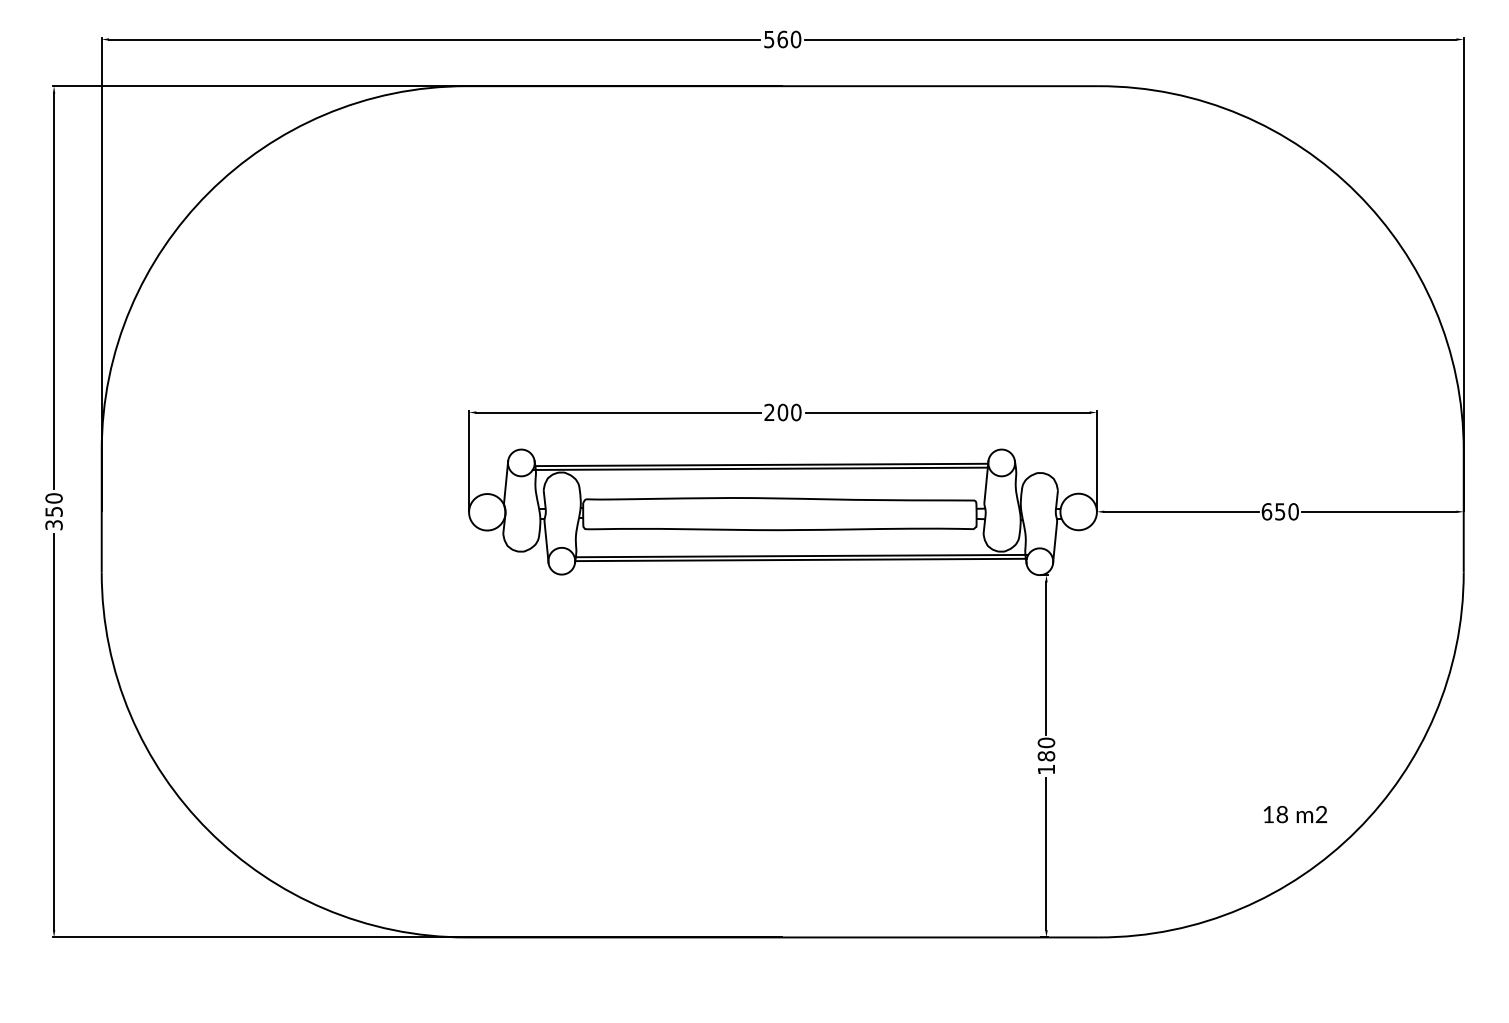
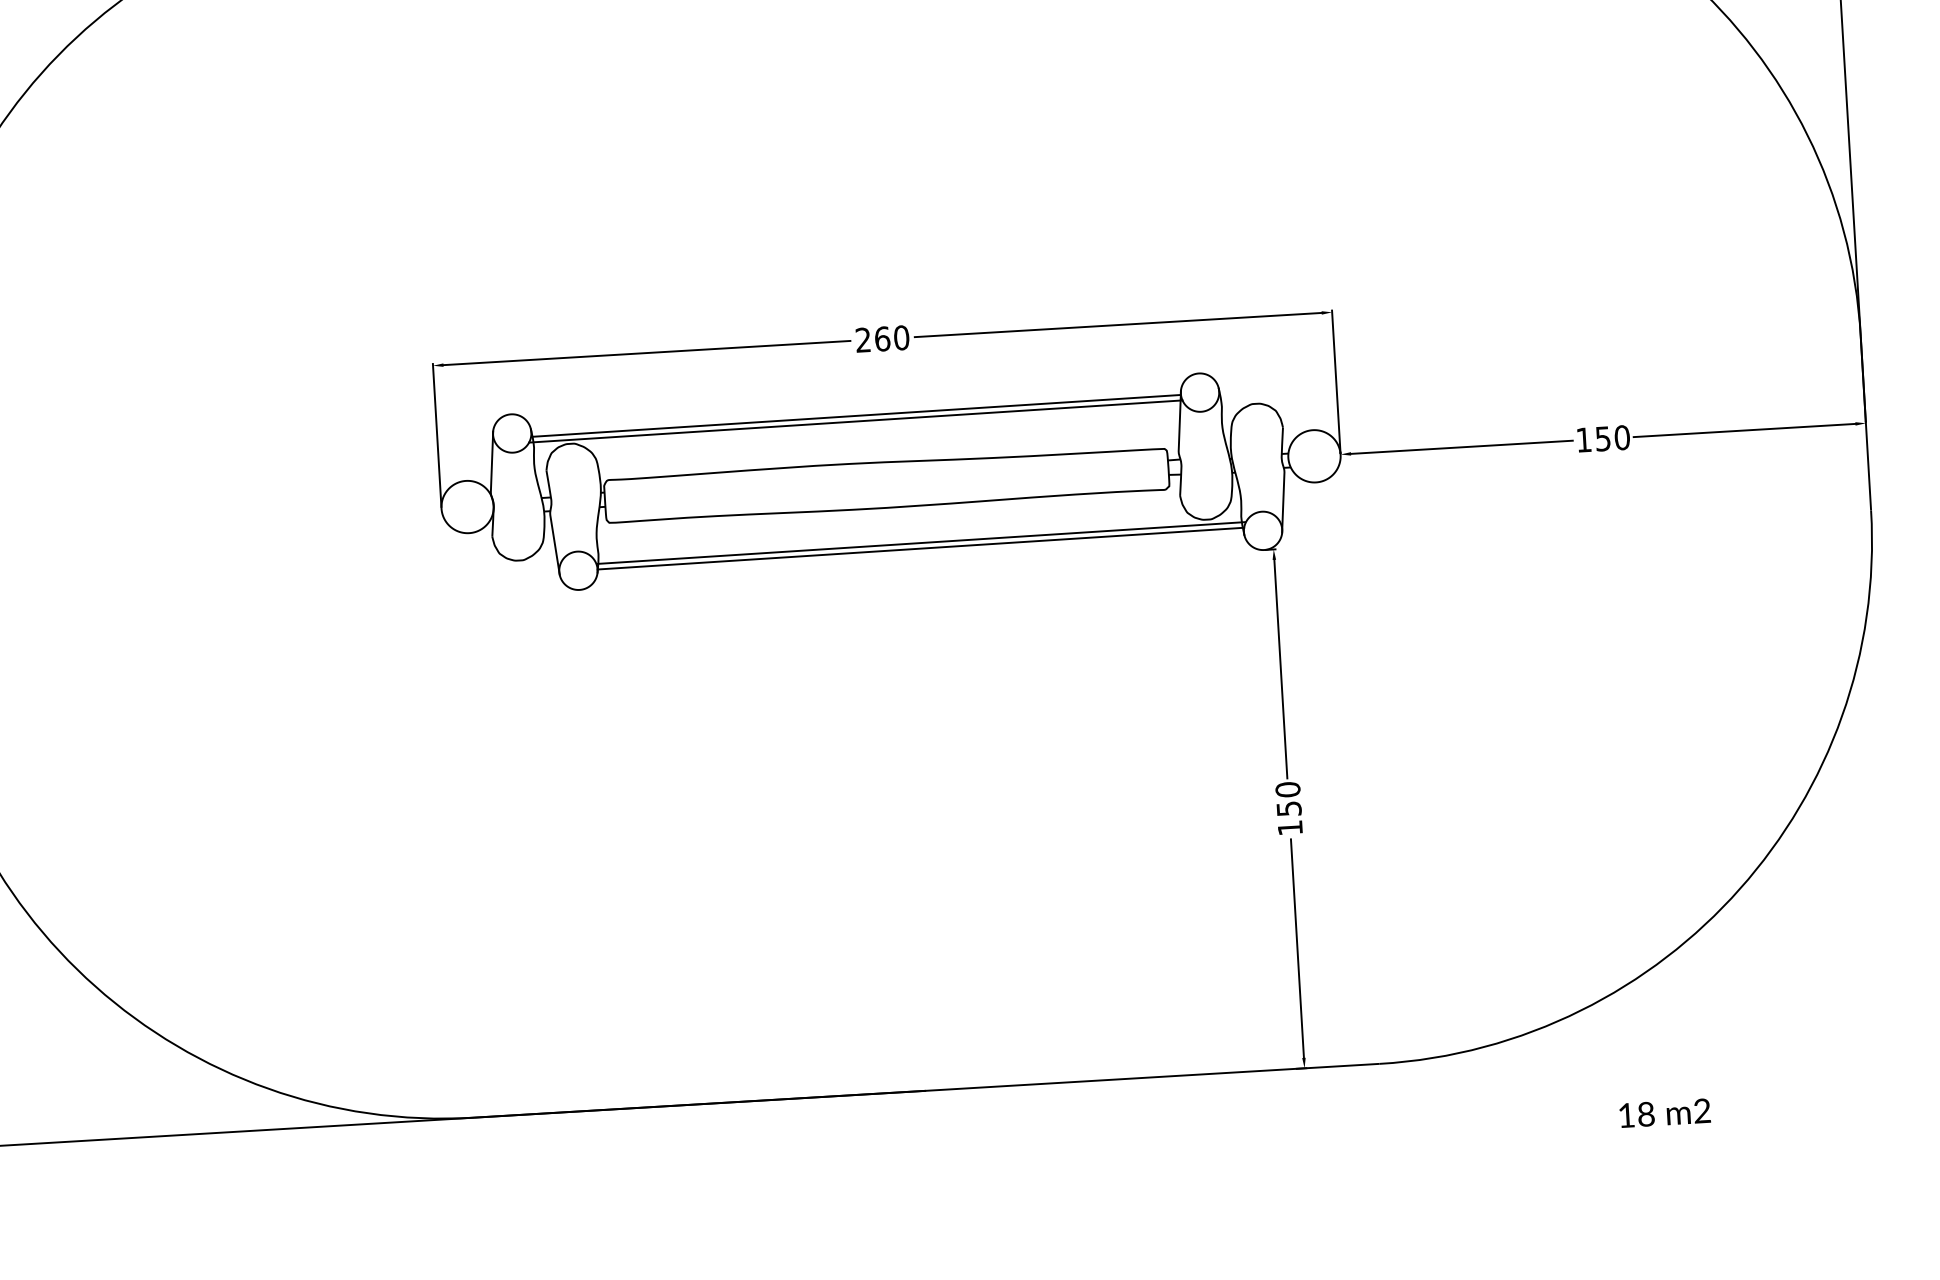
text: (782, 412) -> (881, 339), 200 -> 260
text: (1266, 511) -> (1583, 439), 650 -> 150
text: (1046, 756) -> (1289, 809), 180 -> 150
text: (1295, 814) -> (1665, 1113), moved

